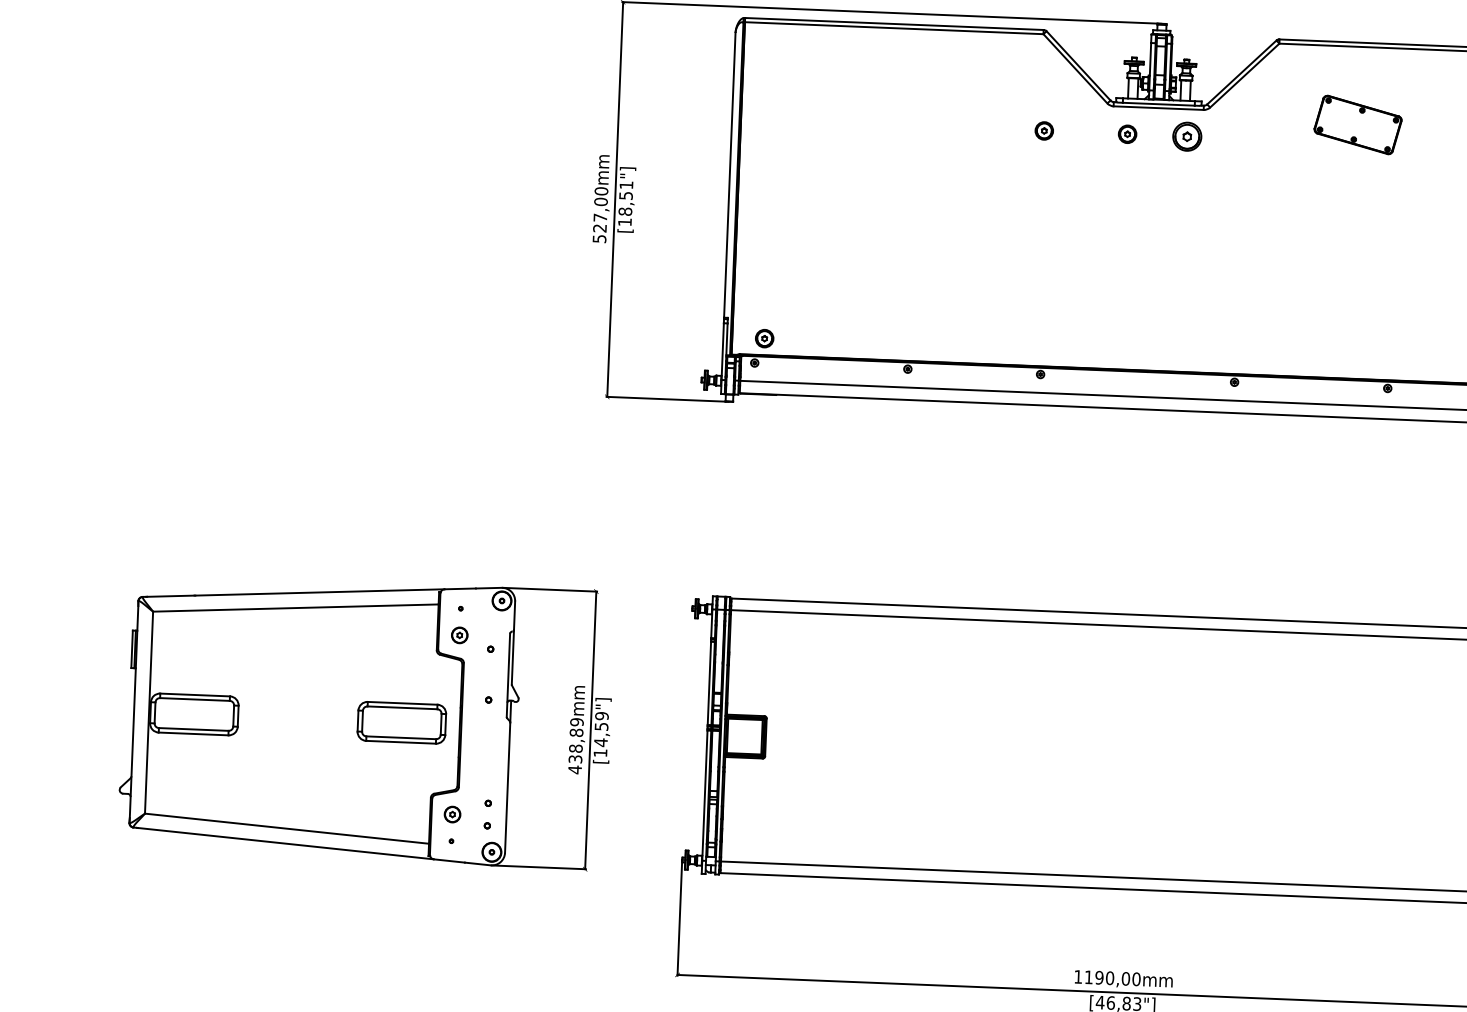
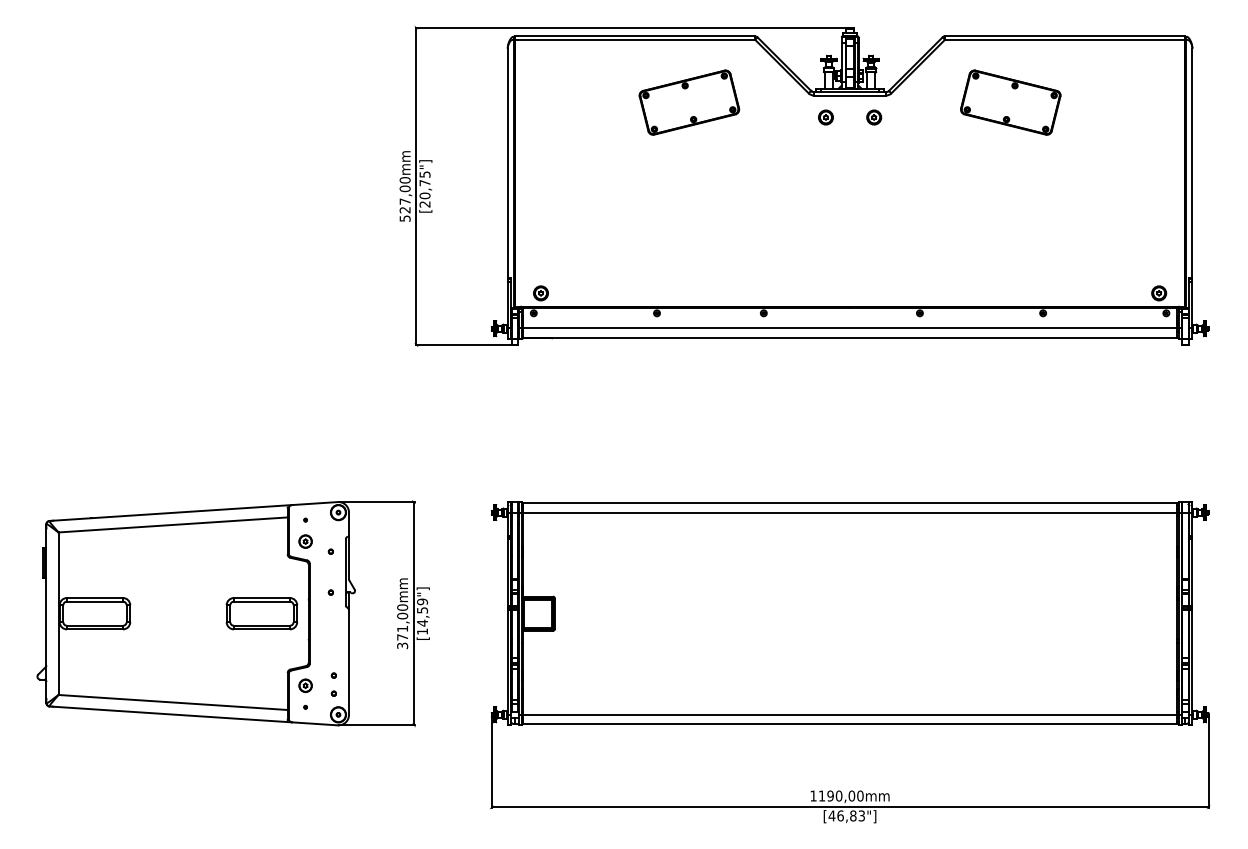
part: (958, 108) -> (689, 102), added
part: (1357, 124) -> (1010, 102), size x1.43
part: (1043, 130) -> (758, 117), removed
part: (1187, 136) -> (874, 117), size x0.62
text: (625, 203) -> (424, 189), [18,51"] -> [20,75"]
text: (575, 745) -> (402, 626), 438,89mm -> 371,00mm

